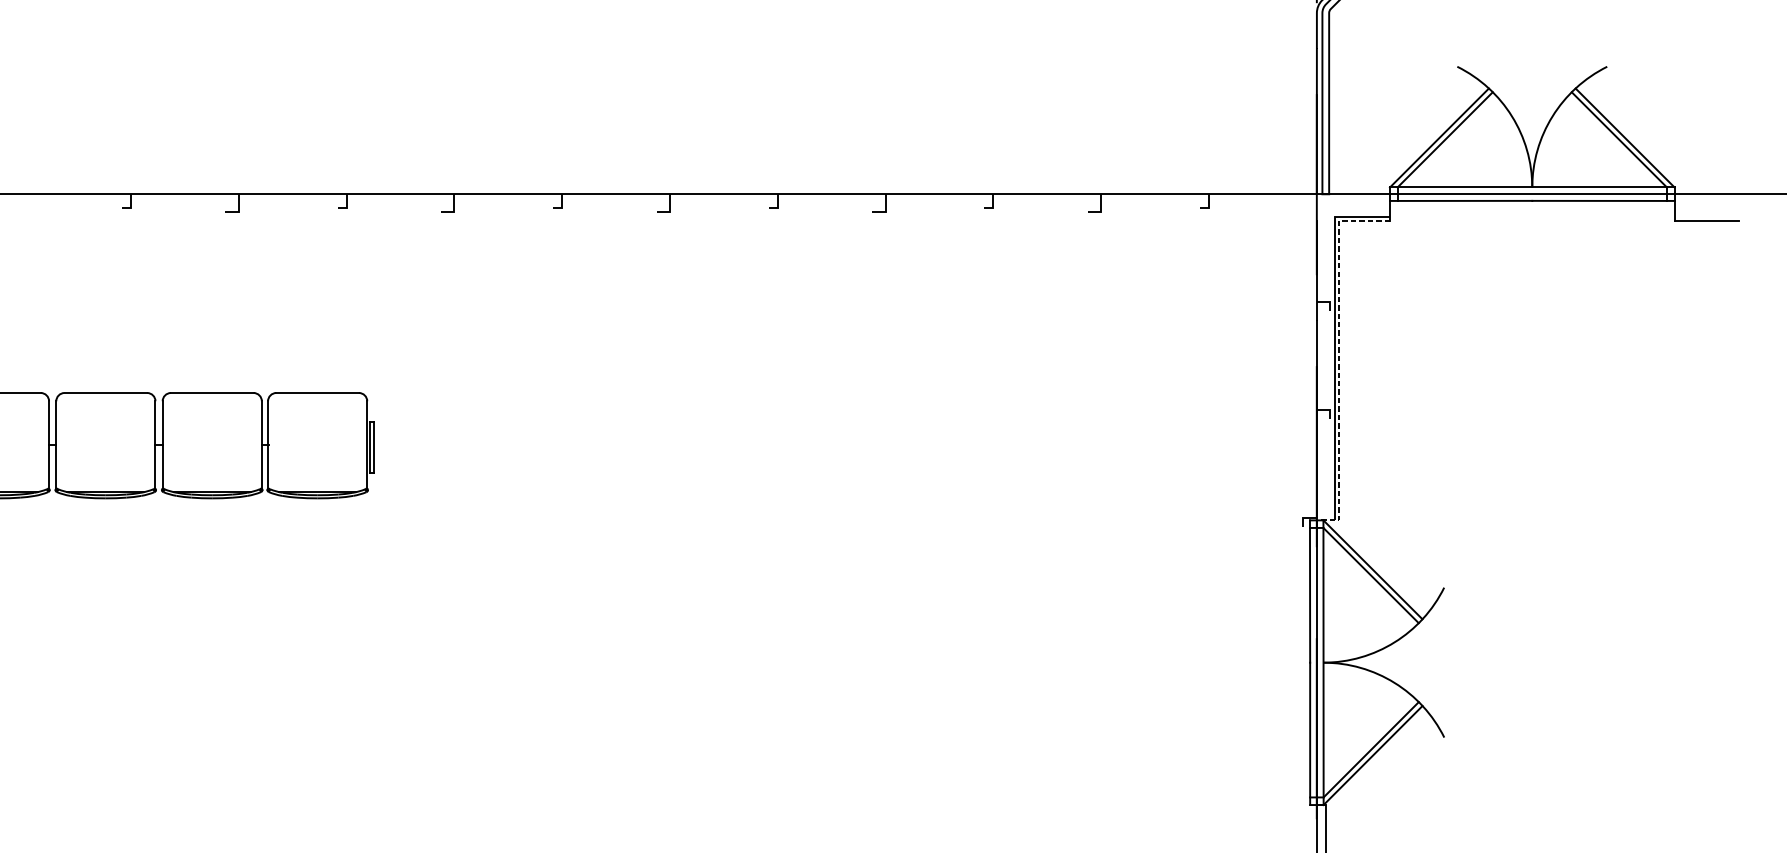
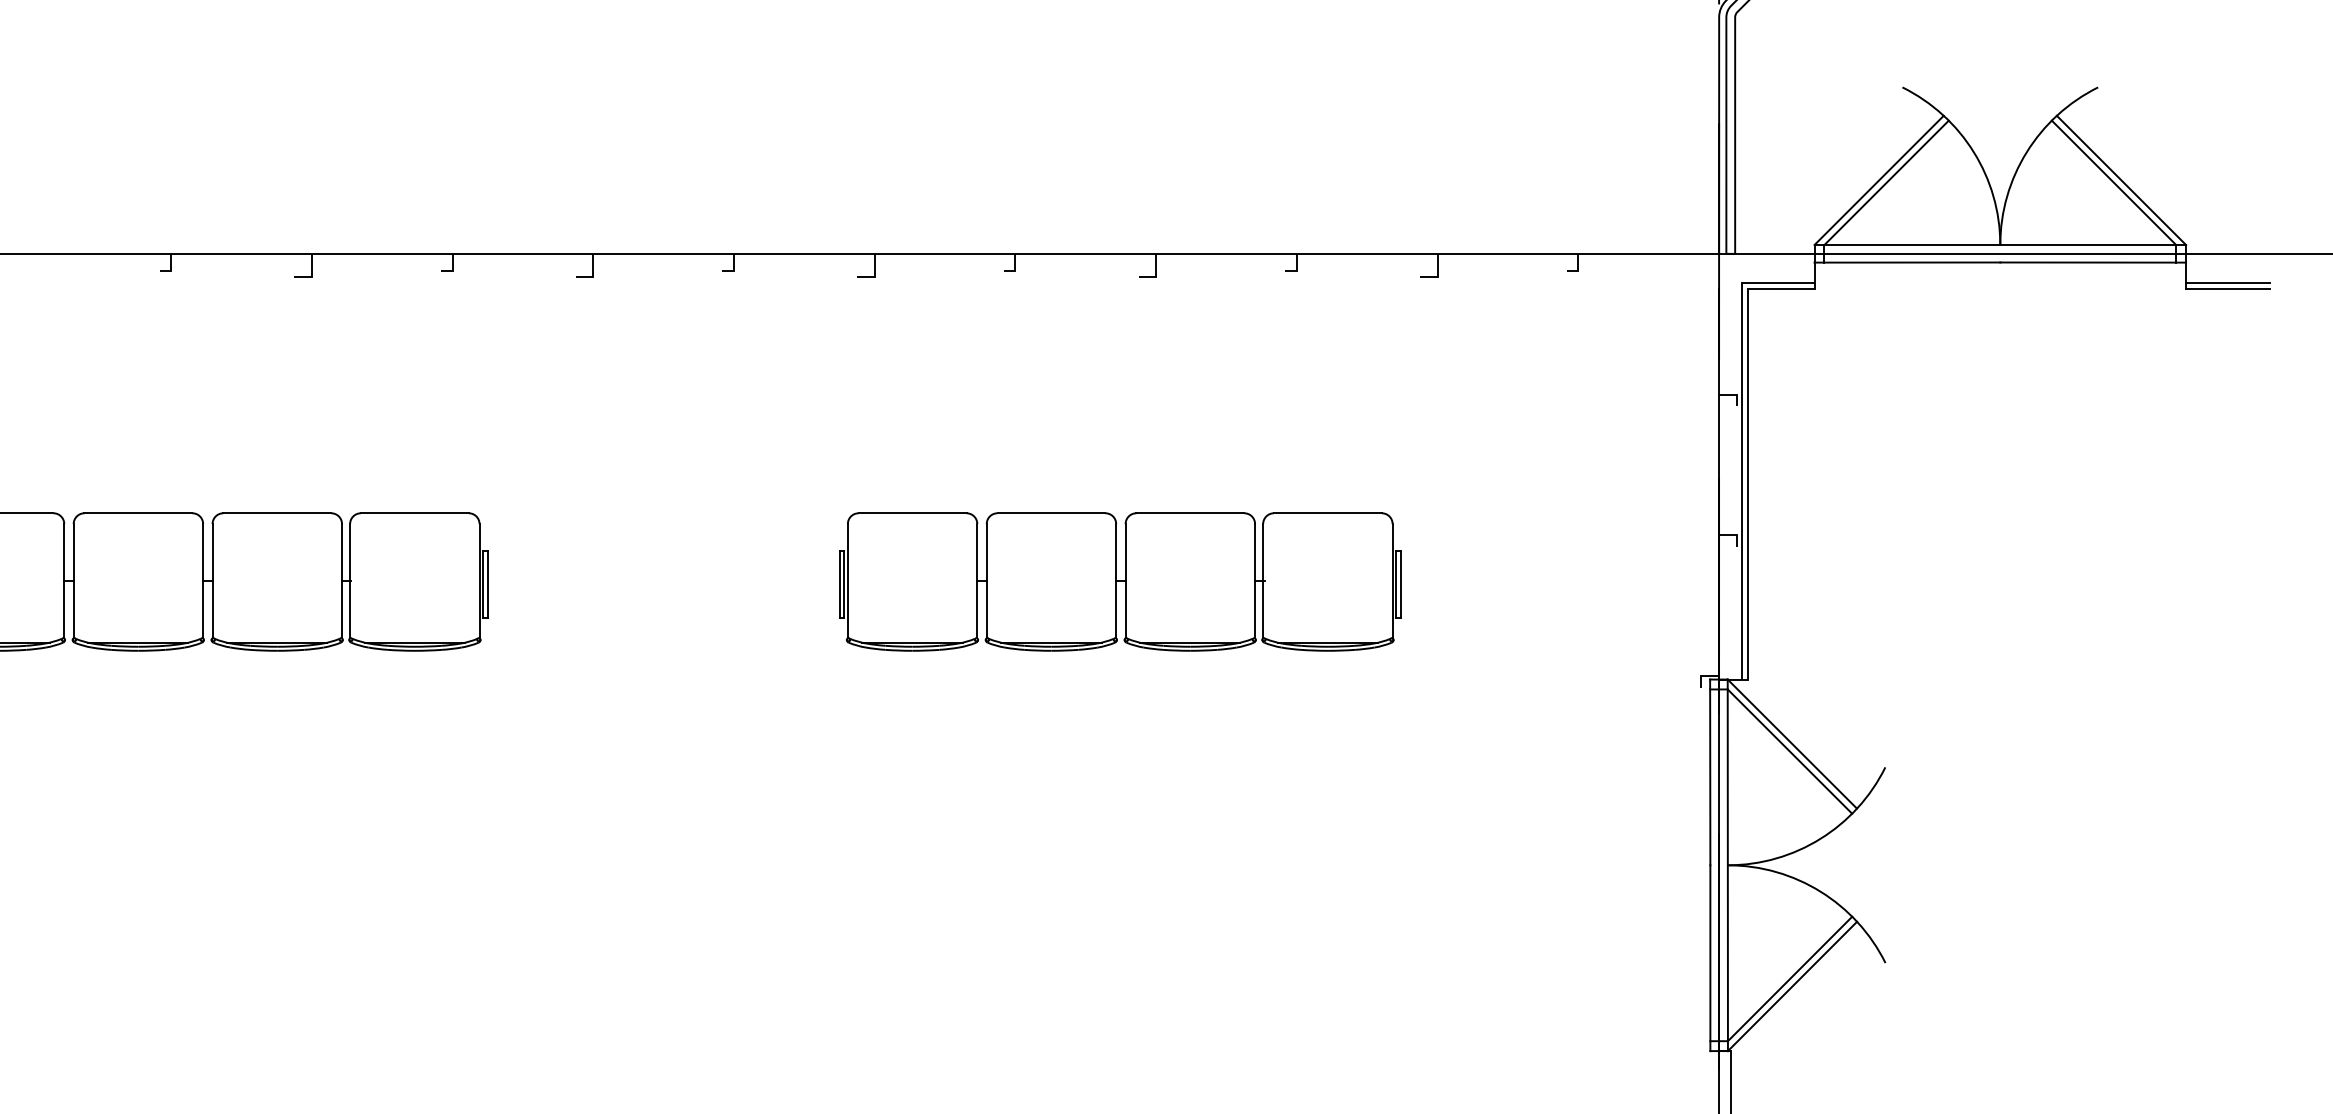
line: (1706, 216) -> (2227, 283), added
line: (1339, 356) -> (1748, 465), dashed -> solid
part: (858, 445) -> (1120, 581), added

